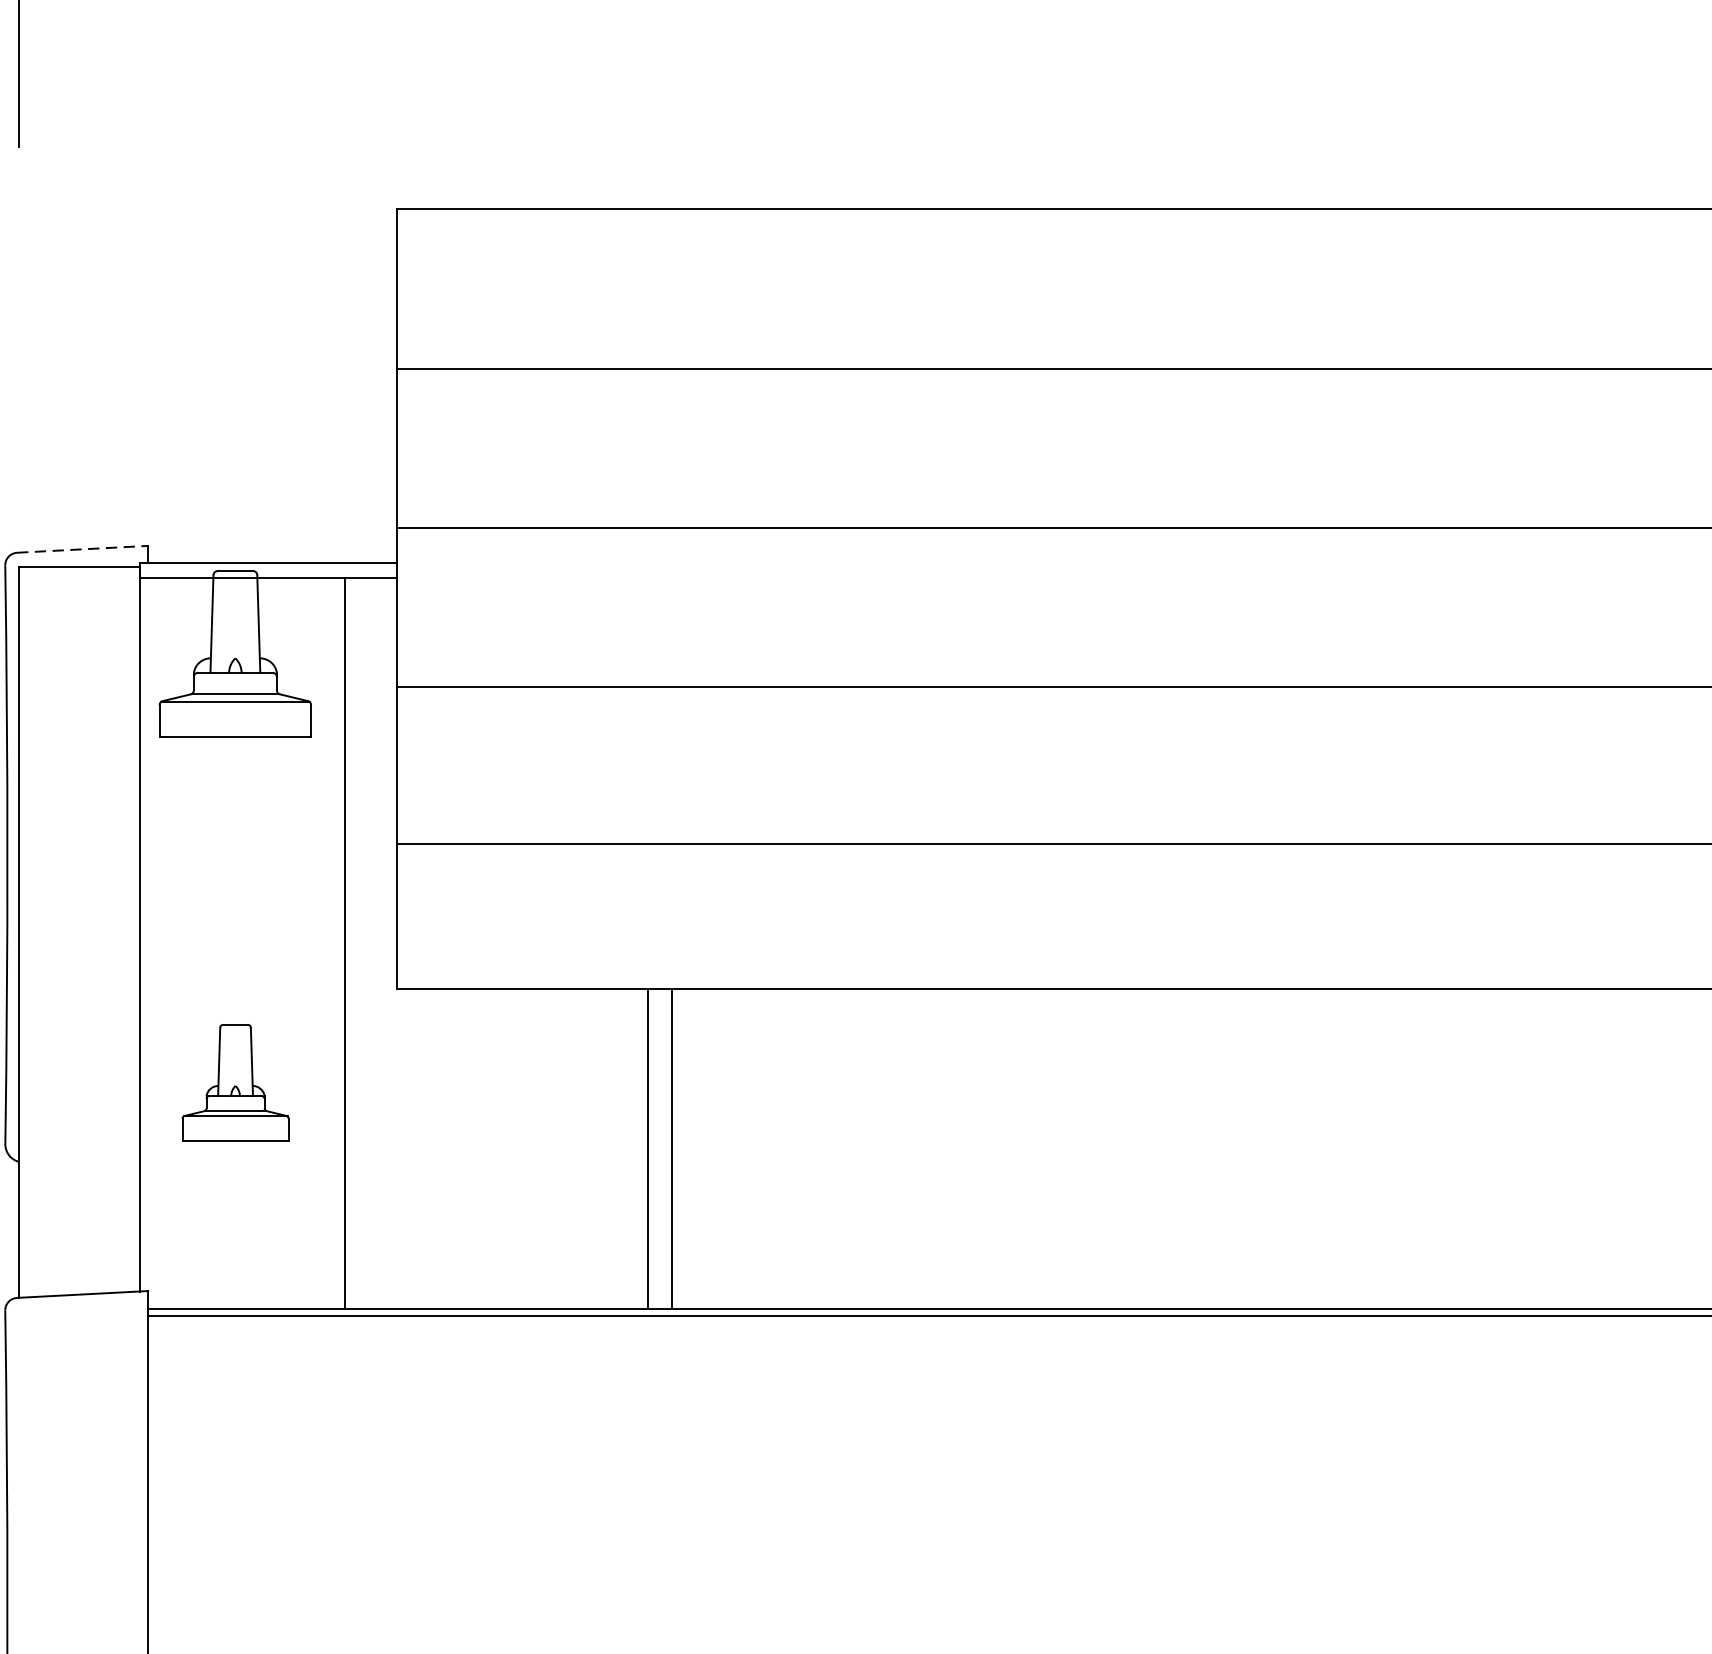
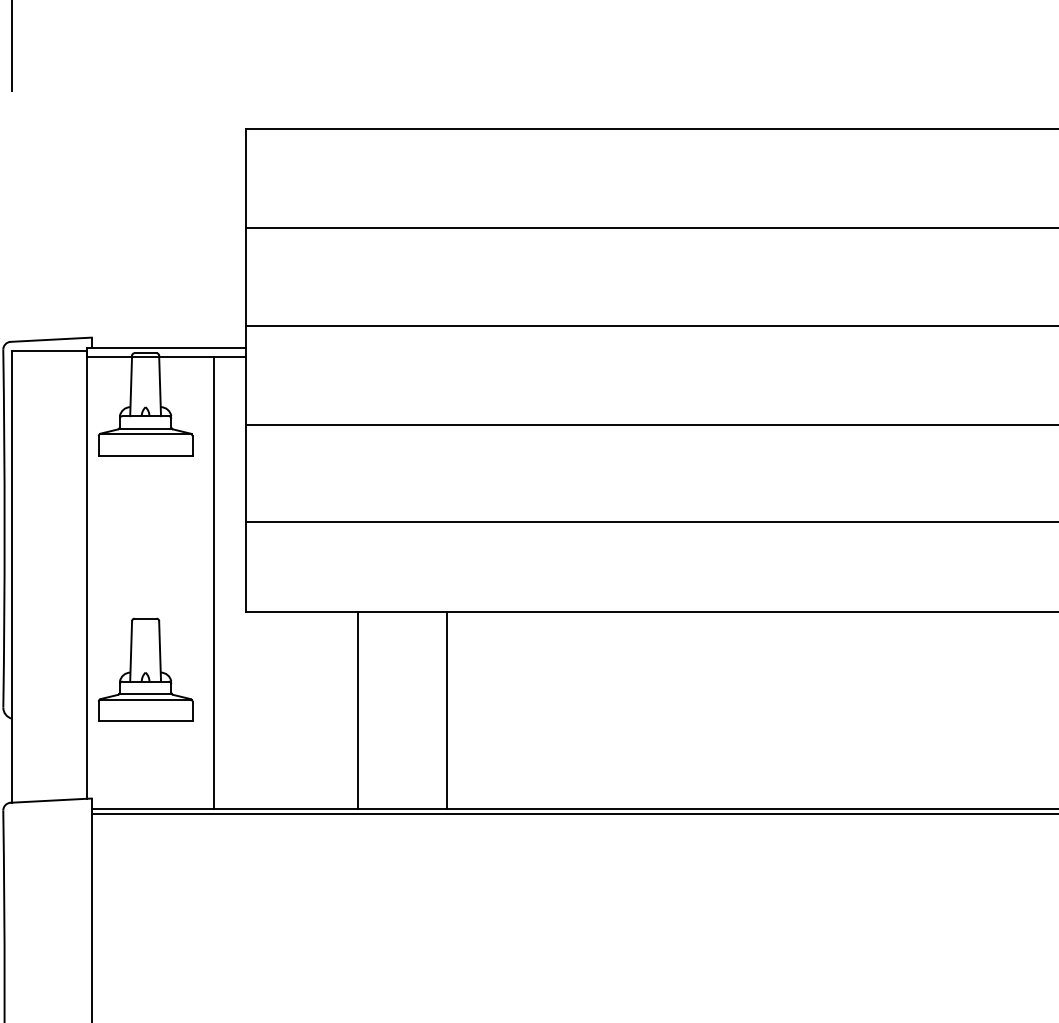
line: (83, 548) -> (51, 339), dashed -> solid
part: (235, 1082) -> (145, 669), size x1.43
line: (647, 1148) -> (357, 710), moved
line: (671, 1148) -> (447, 710), moved

